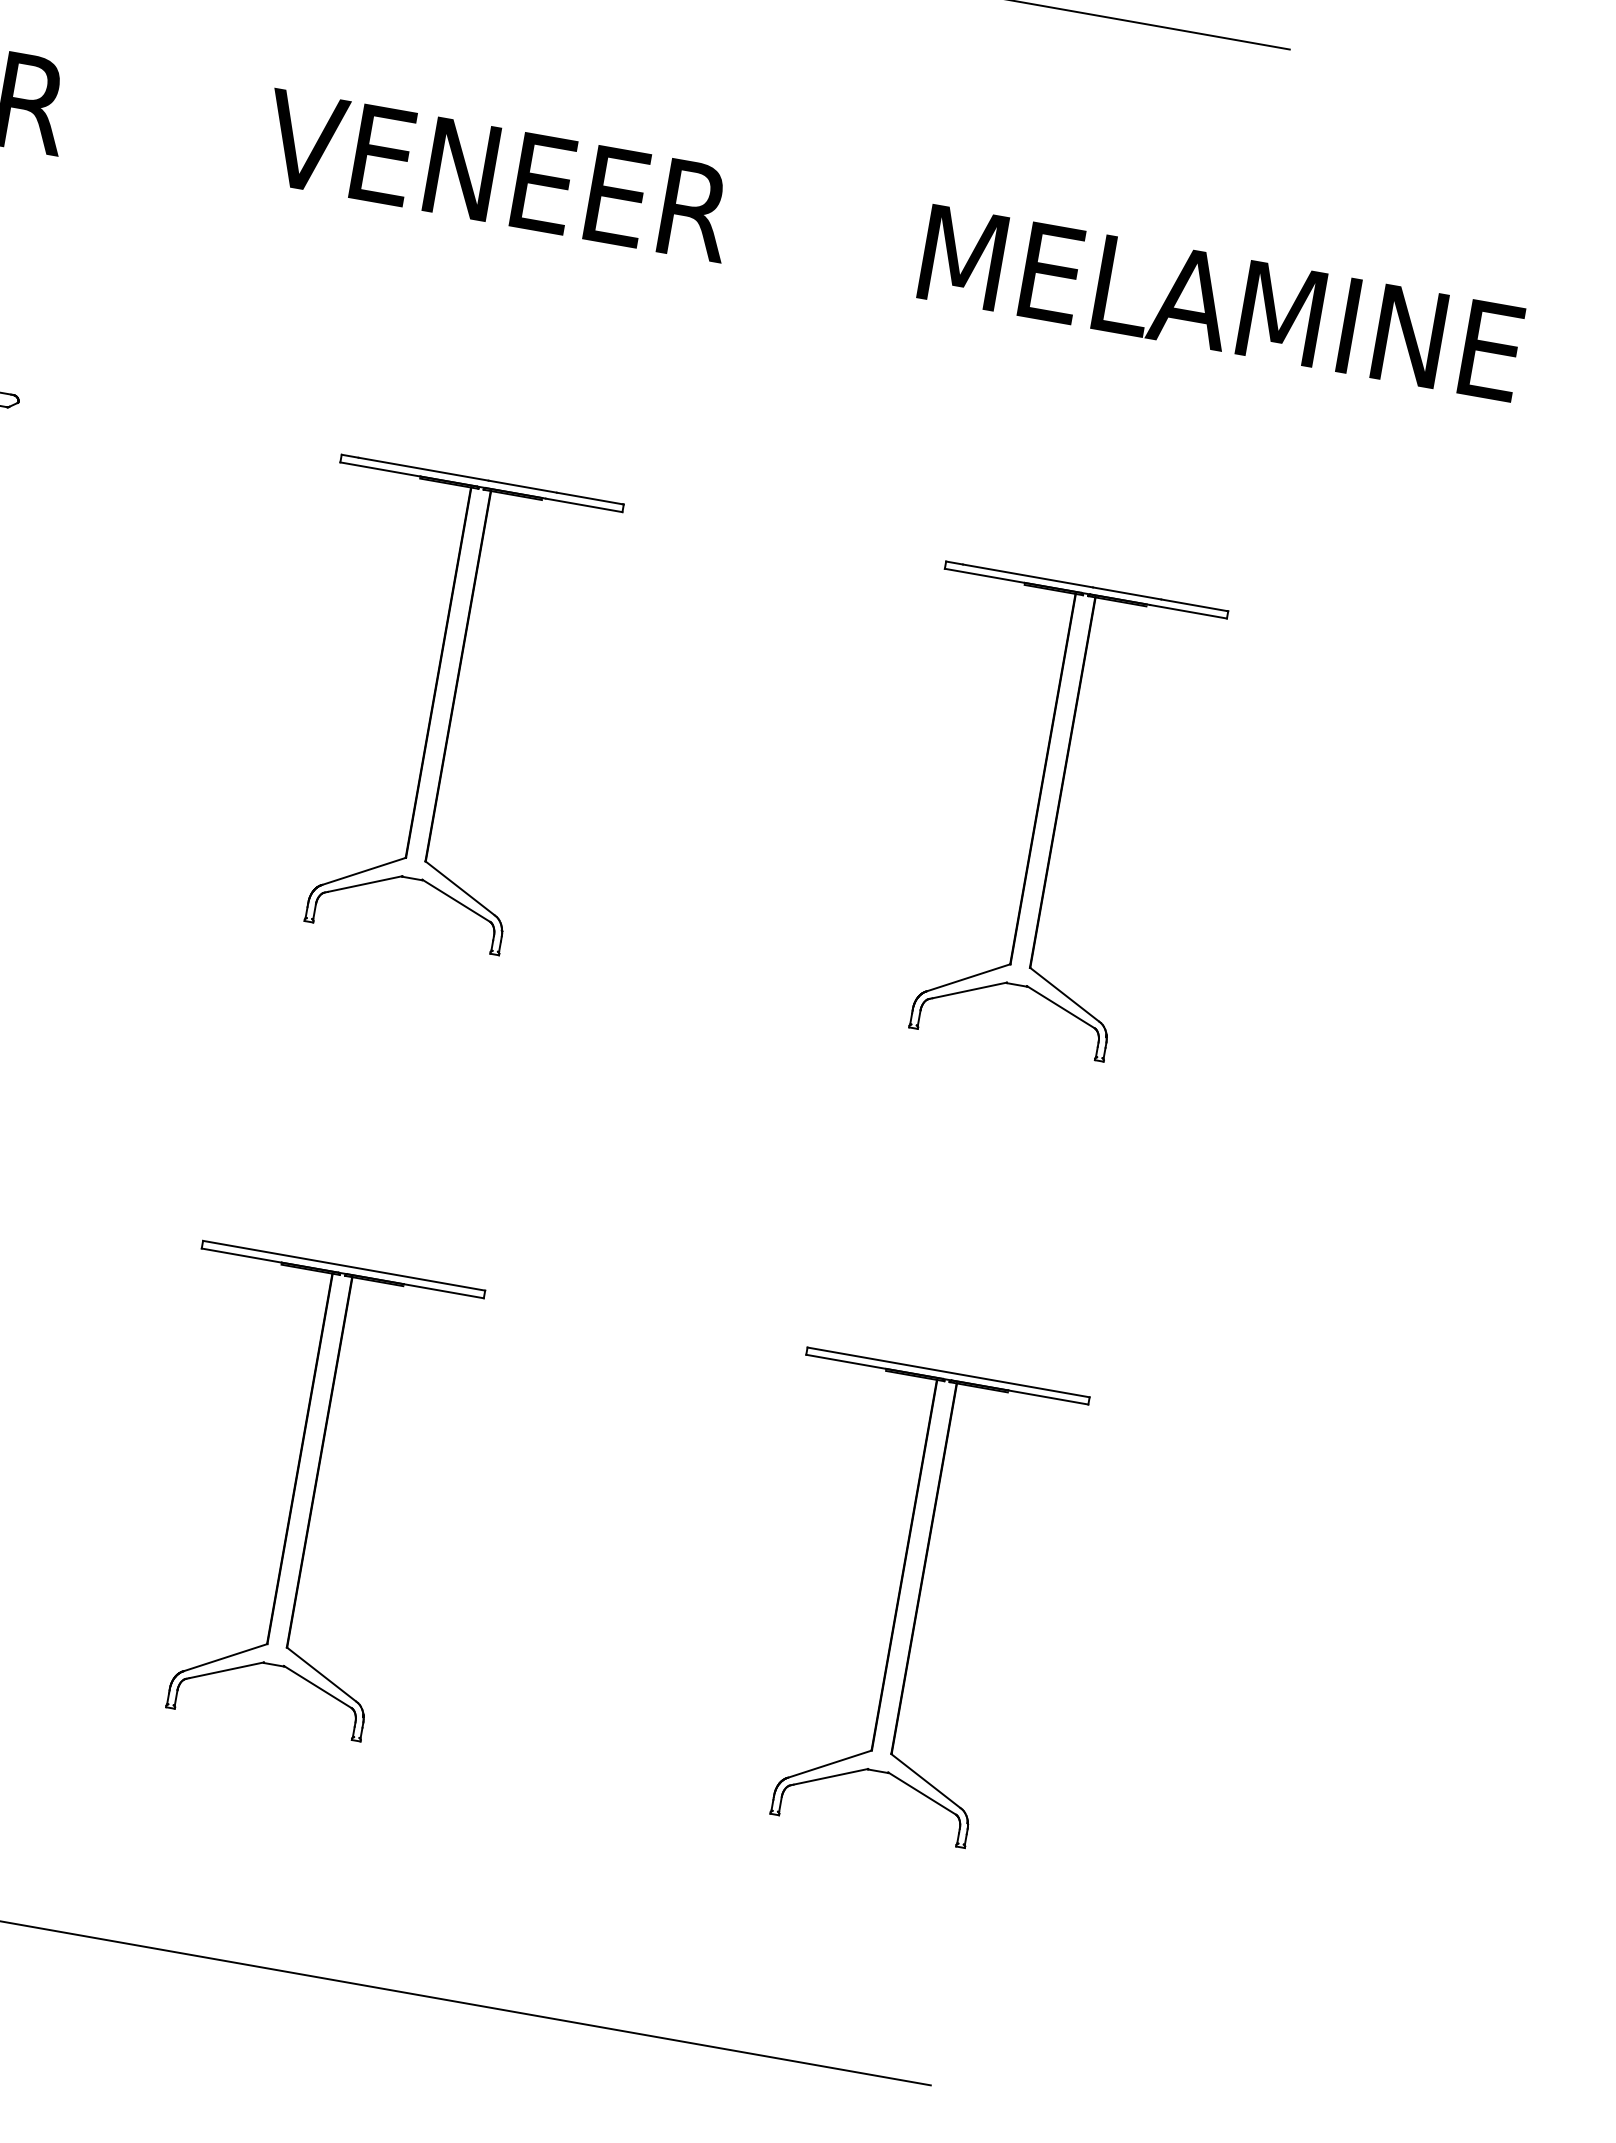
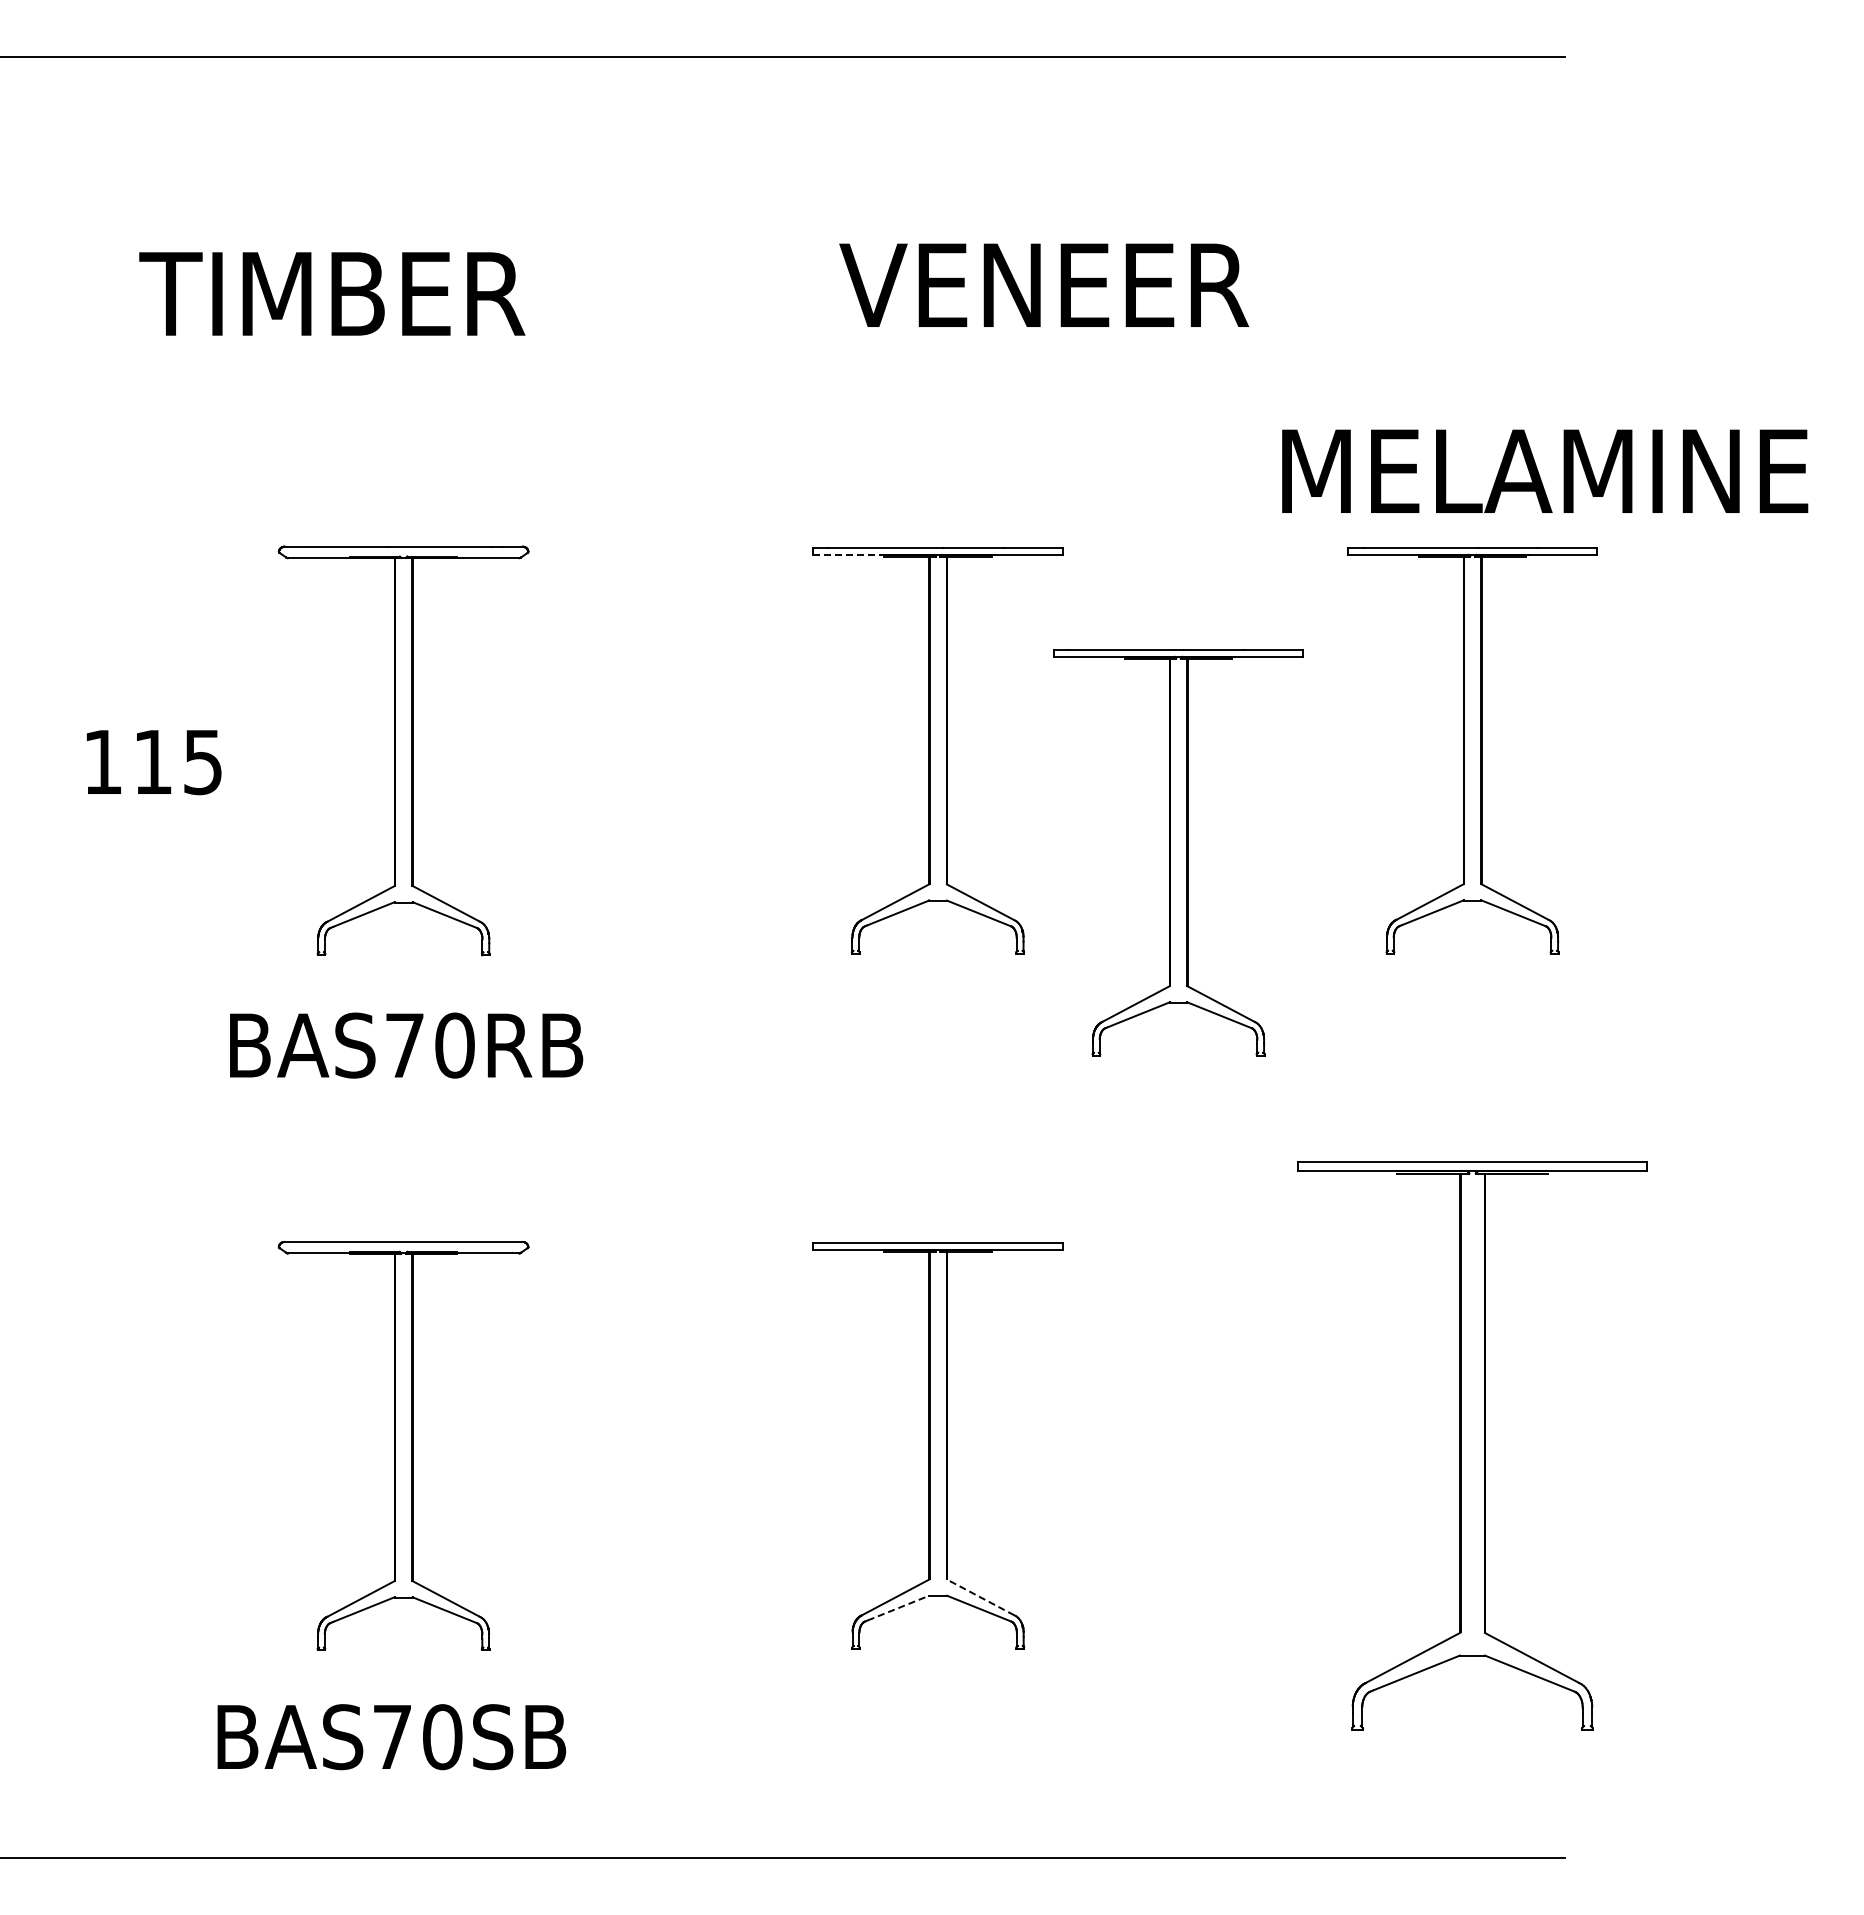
text: (498, 174) -> (1044, 284), moved
text: (1222, 302) -> (1545, 470), moved
line: (381, 470) -> (849, 555), solid -> dashed
part: (693, 871) -> (1178, 852), added
part: (908, 1600) -> (1472, 1445), size x1.4
line: (226, 1669) -> (898, 1607), solid -> dashed
line: (321, 1674) -> (980, 1597), solid -> dashed

